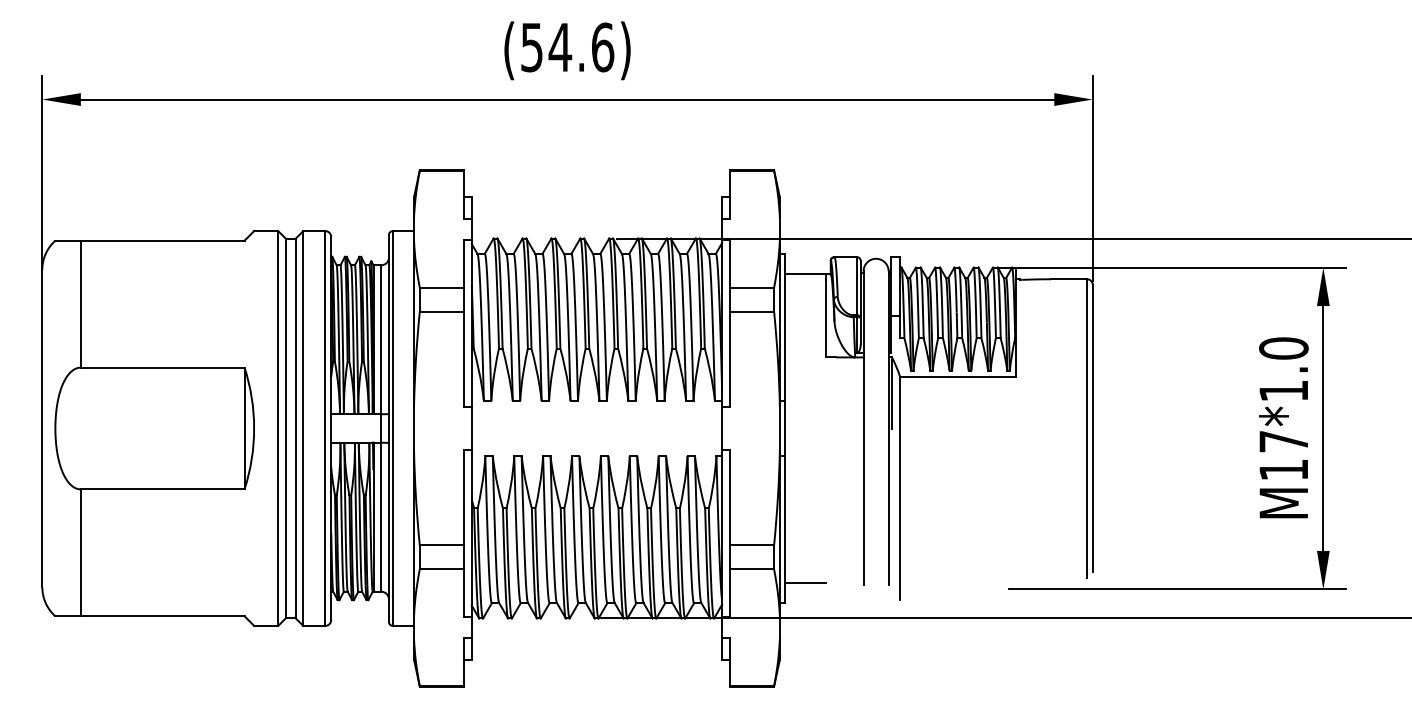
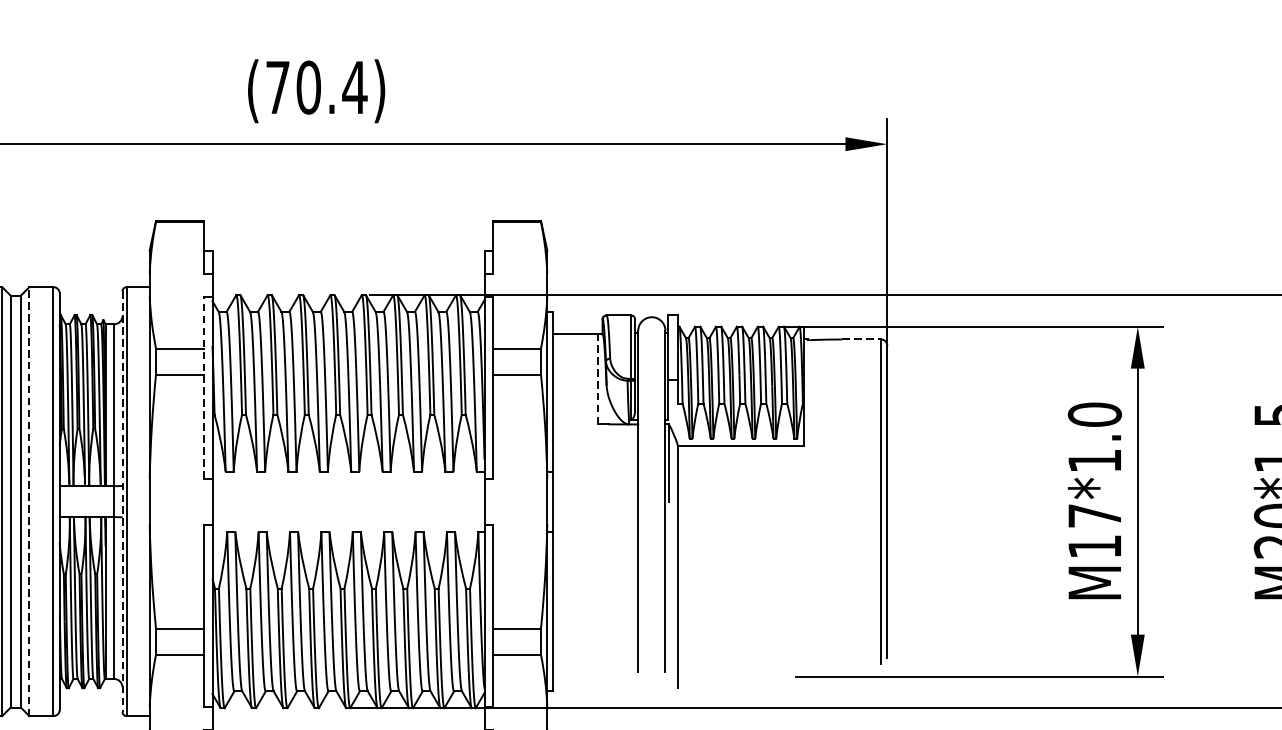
text: (567, 47) -> (316, 87), (54.6) -> (70.4)
line: (1069, 279) -> (861, 339), solid -> dashed
line: (826, 315) -> (597, 378), solid -> dashed
line: (464, 323) -> (204, 387), solid -> dashed
line: (303, 428) -> (29, 501), solid -> dashed
line: (388, 428) -> (122, 501), solid -> dashed
line: (805, 582) -> (575, 668), removed

